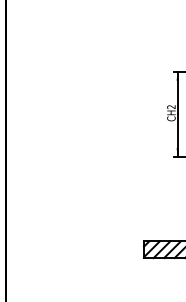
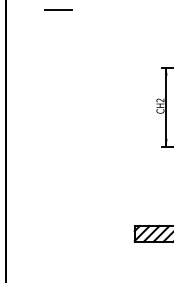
line: (62, 10) -> (58, 9), added

